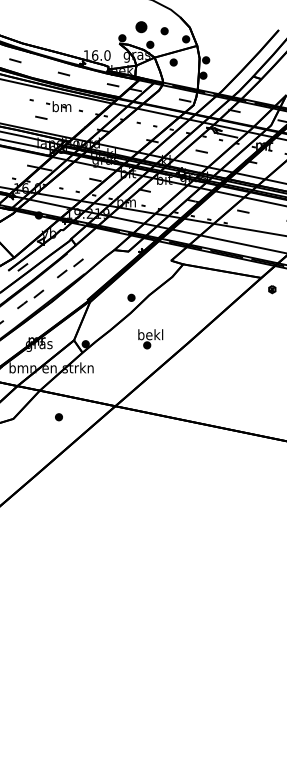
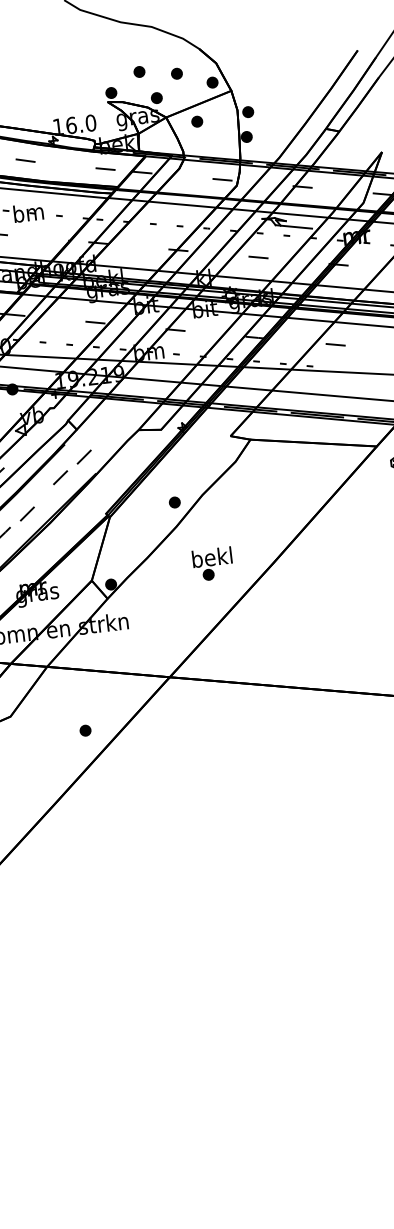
part: (141, 27) -> (139, 72), size x0.62
part: (58, 417) -> (84, 731), moved

